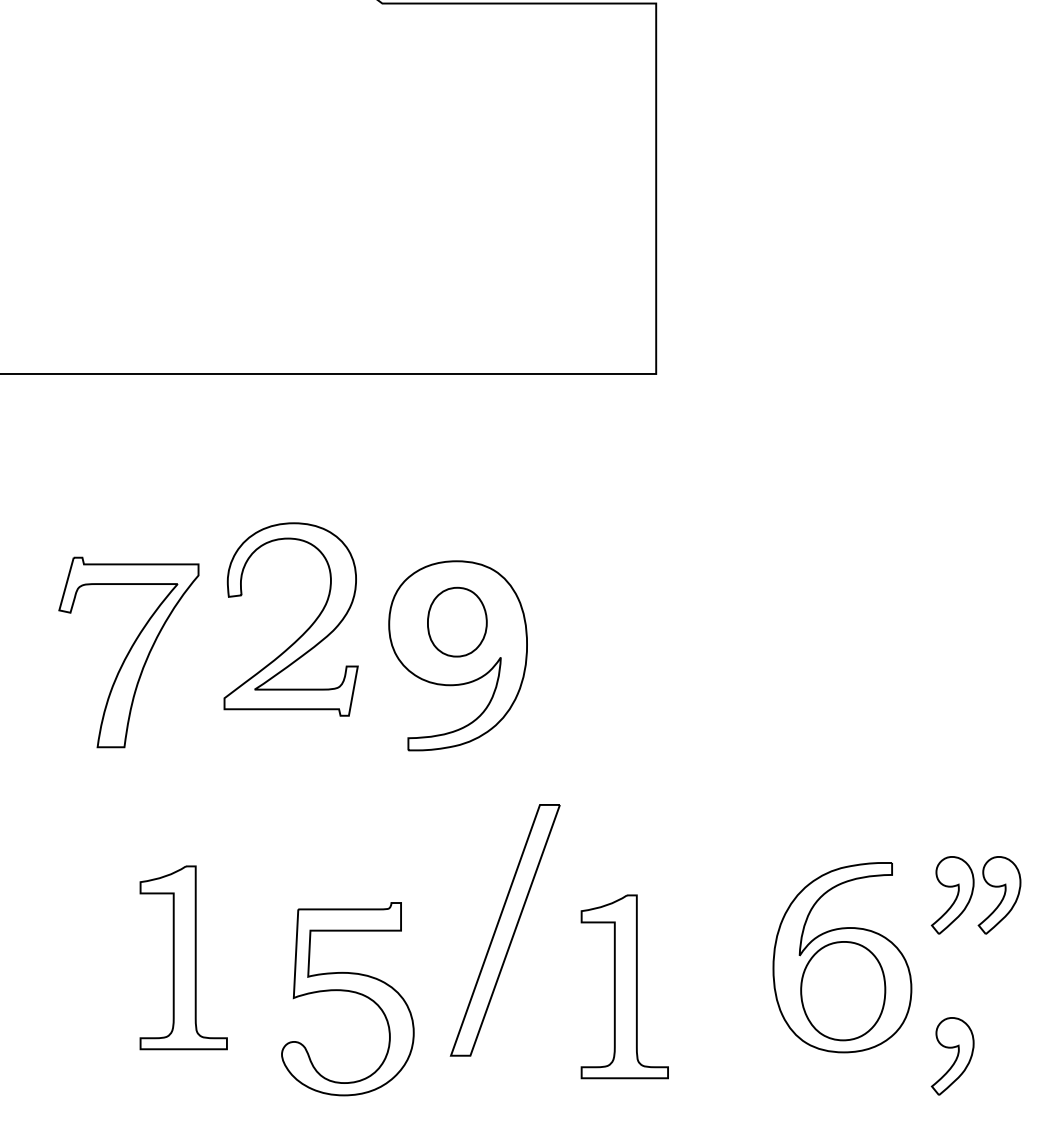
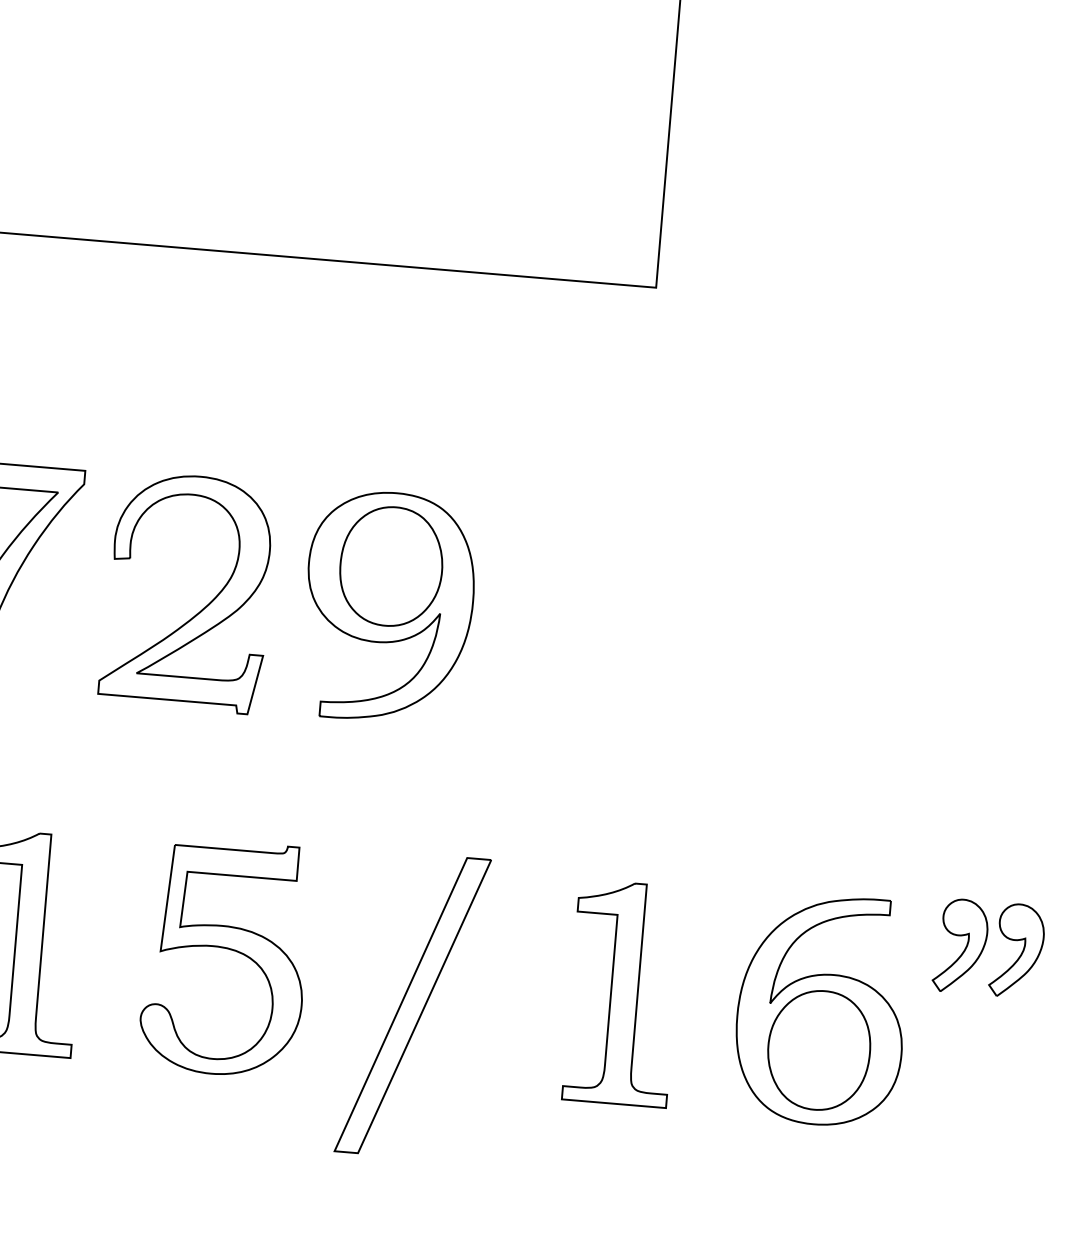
part: (457, 622) -> (391, 567), size x1.43
part: (303, 632) -> (201, 609), moved
part: (504, 930) -> (411, 1005), moved
part: (624, 986) -> (622, 993), moved
part: (349, 992) -> (228, 950), moved
part: (952, 1056) -> (944, 1140), removed

